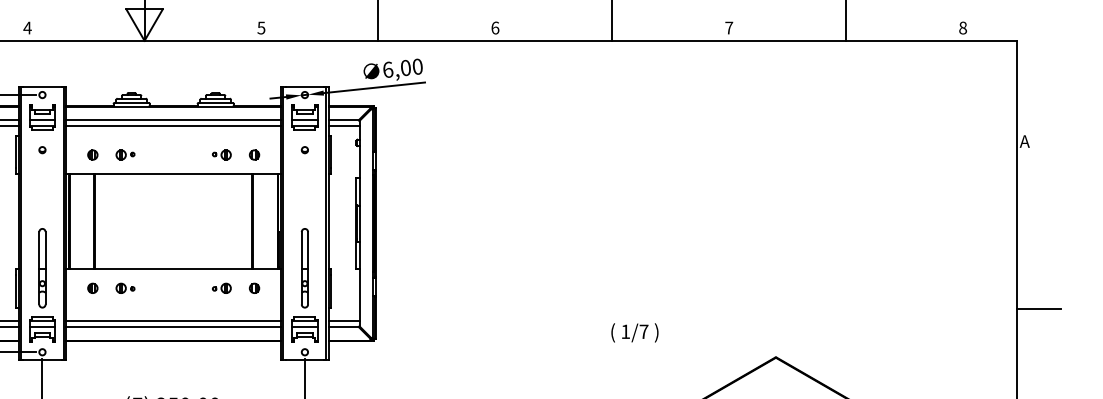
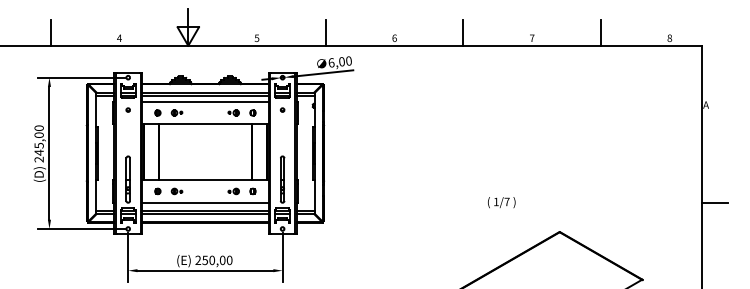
line: (173, 135) -> (205, 101), added
line: (173, 307) -> (205, 202), added
text: (634, 332) -> (501, 202), moved

